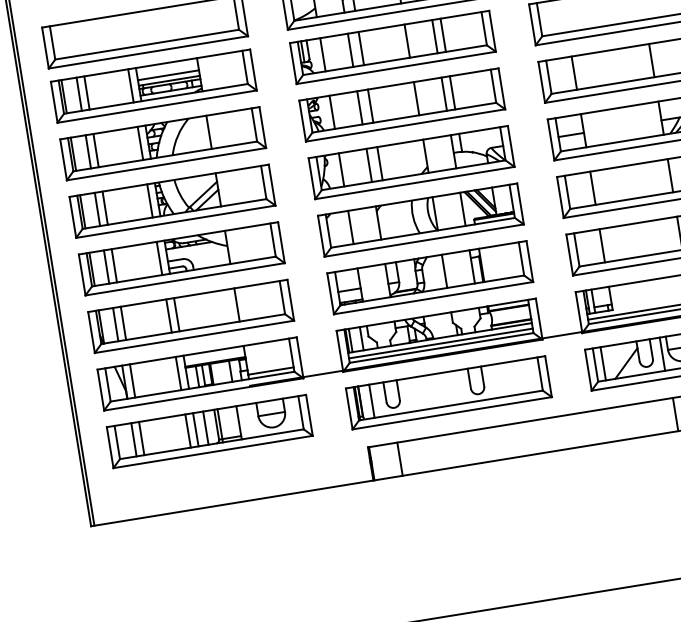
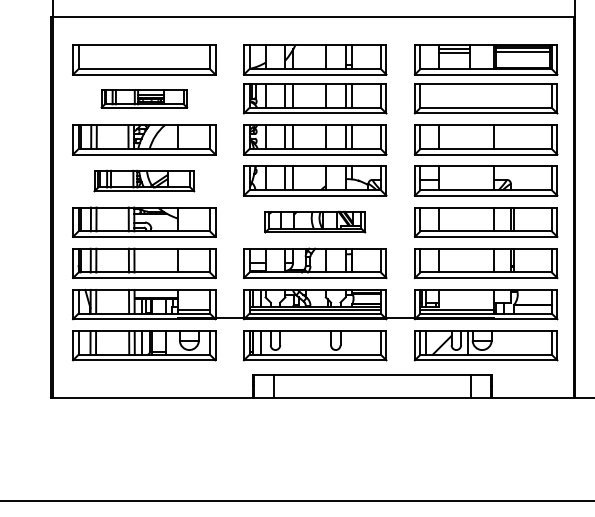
part: (154, 85) -> (144, 98), size x0.6
part: (172, 200) -> (144, 180), size x0.7
part: (421, 219) -> (315, 221), size x0.7

